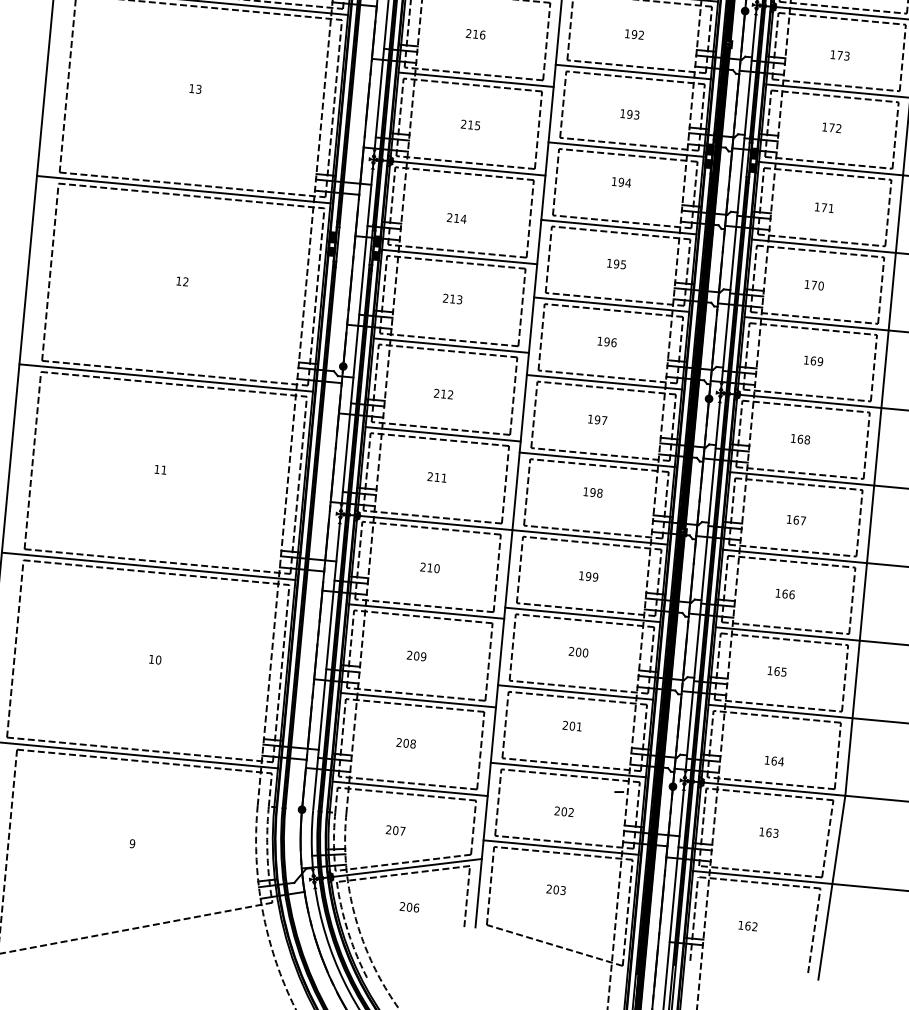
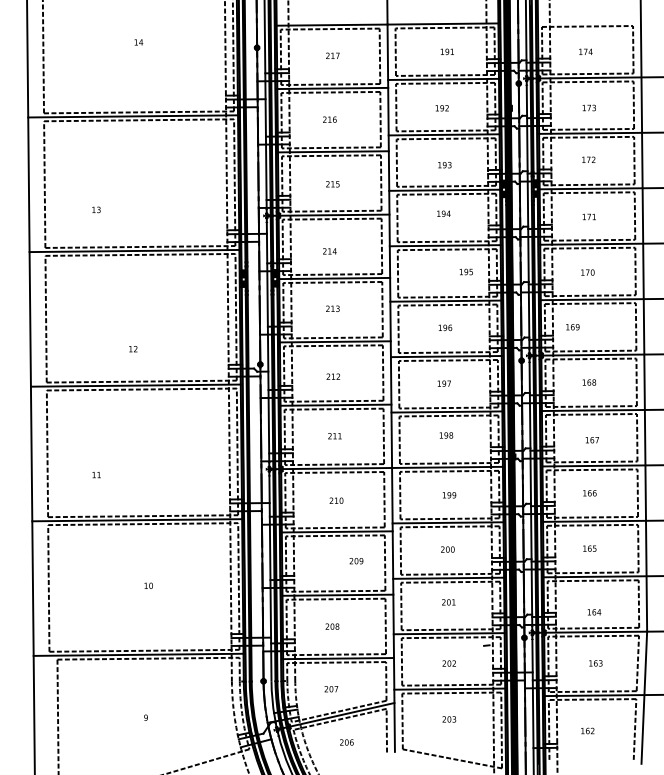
text: (195, 88) -> (96, 209), moved
text: (615, 263) -> (465, 271), moved
text: (182, 282) -> (133, 349), moved
text: (813, 361) -> (572, 327), moved
text: (160, 470) -> (96, 475), moved
text: (416, 656) -> (356, 561), moved

